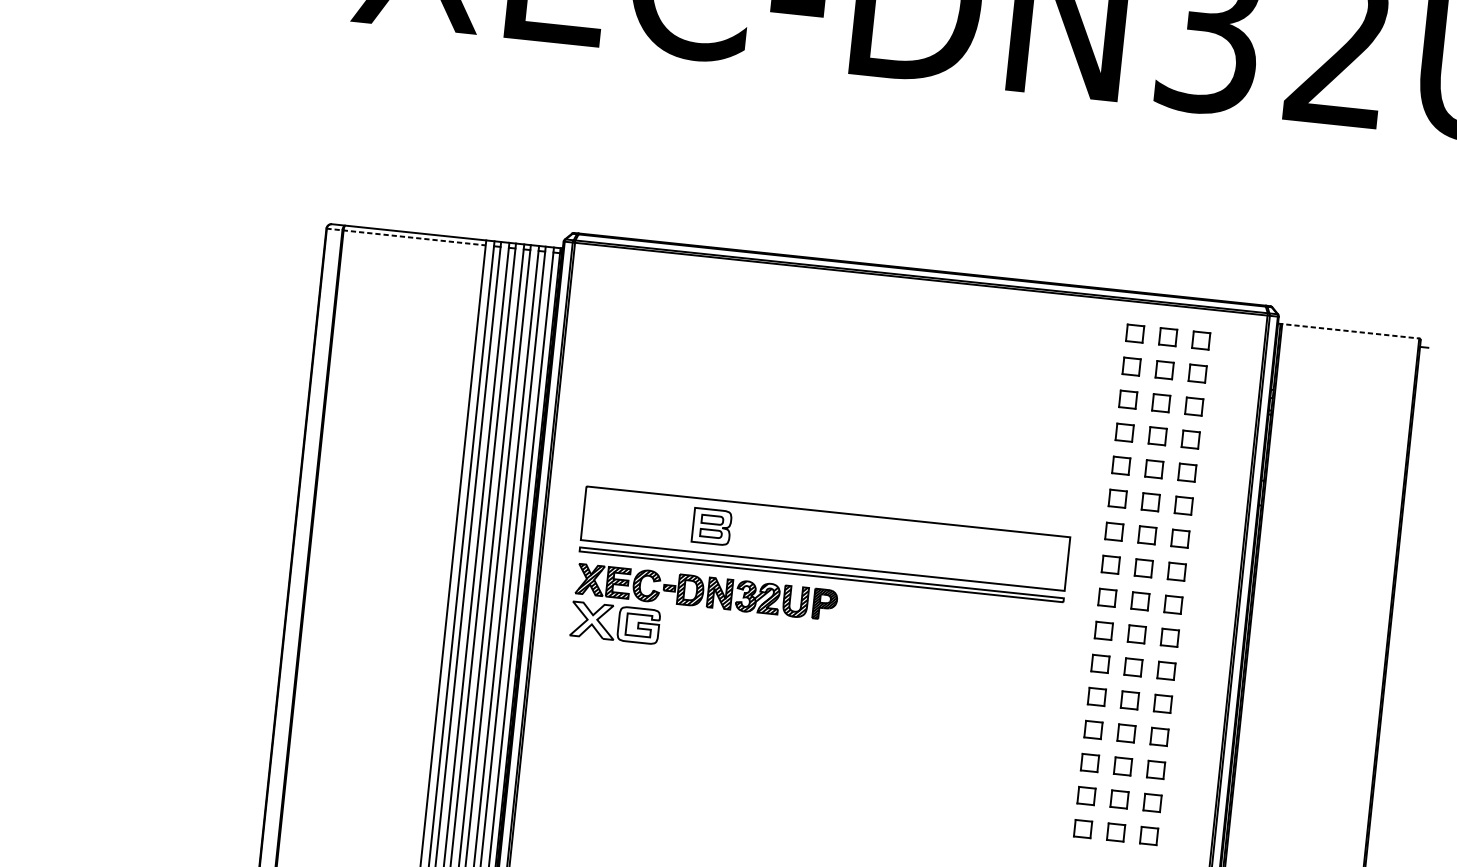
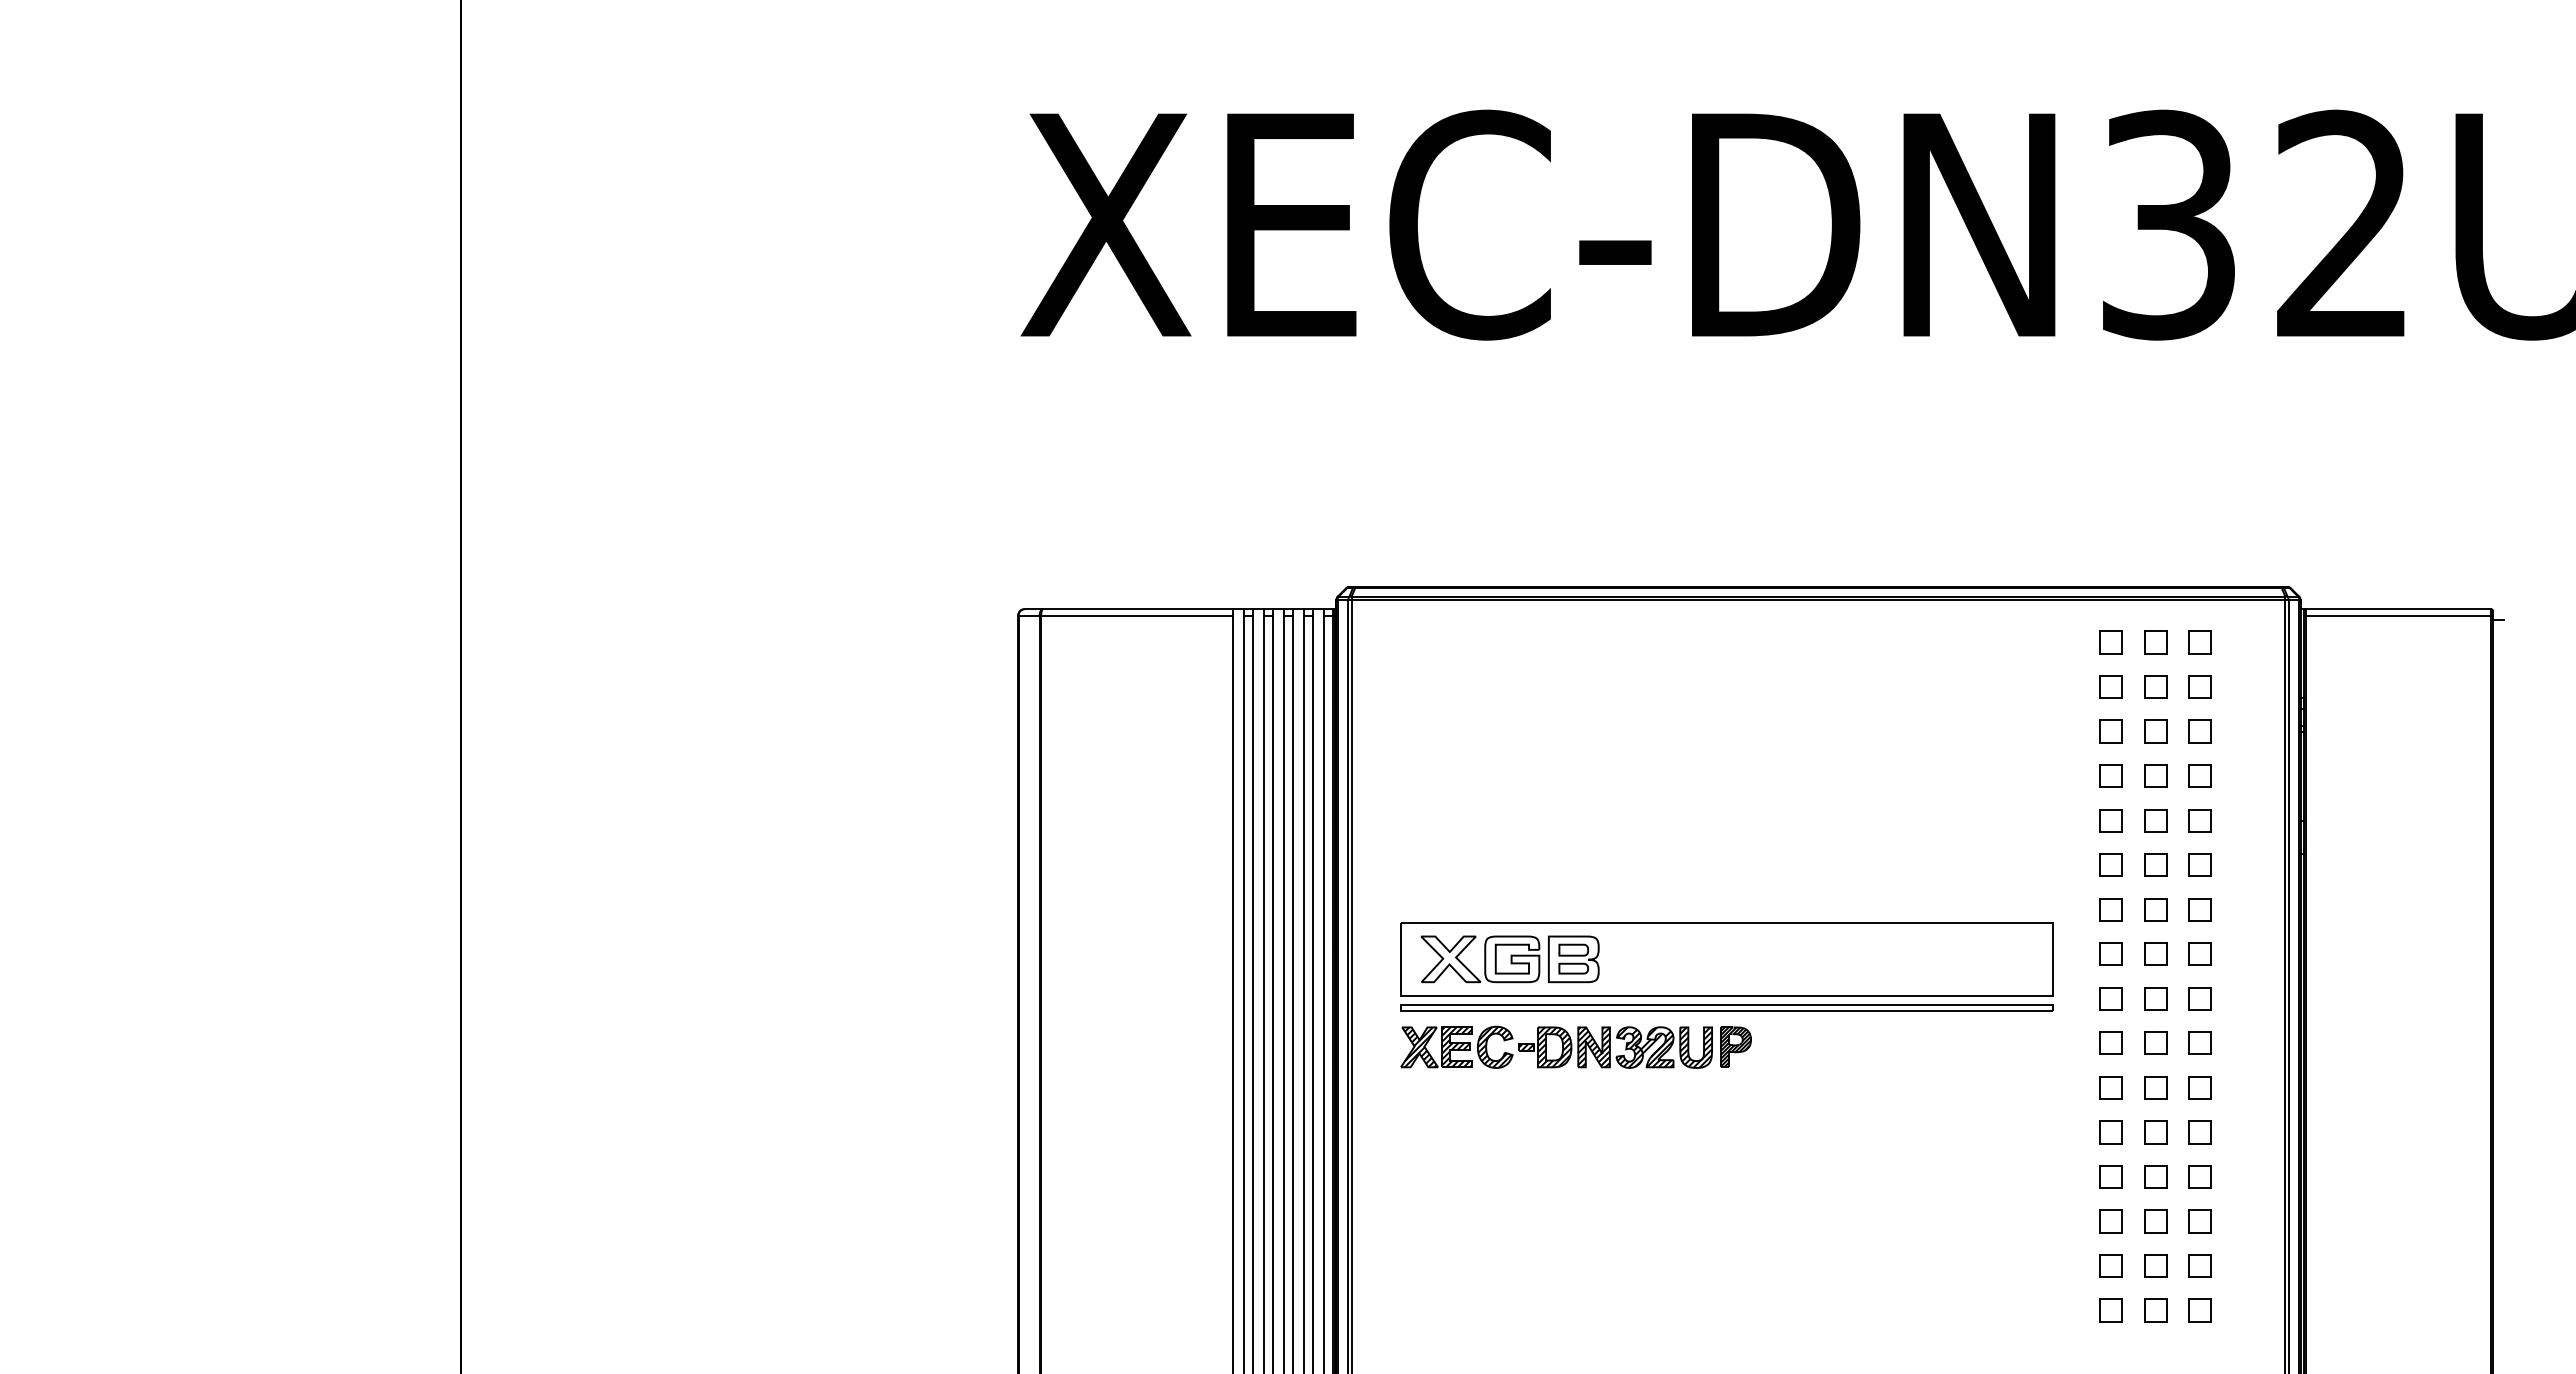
line: (406, 236) -> (1125, 615), dashed -> solid
line: (1349, 331) -> (2396, 609), dashed -> solid
line: (1350, 336) -> (2398, 615), added
part: (615, 623) -> (1480, 959), moved

